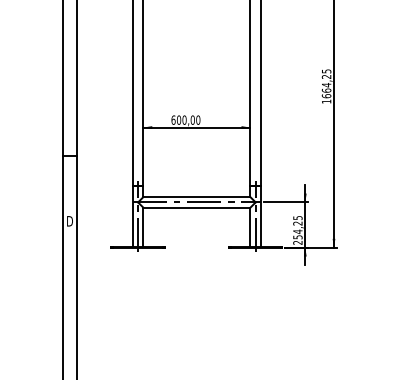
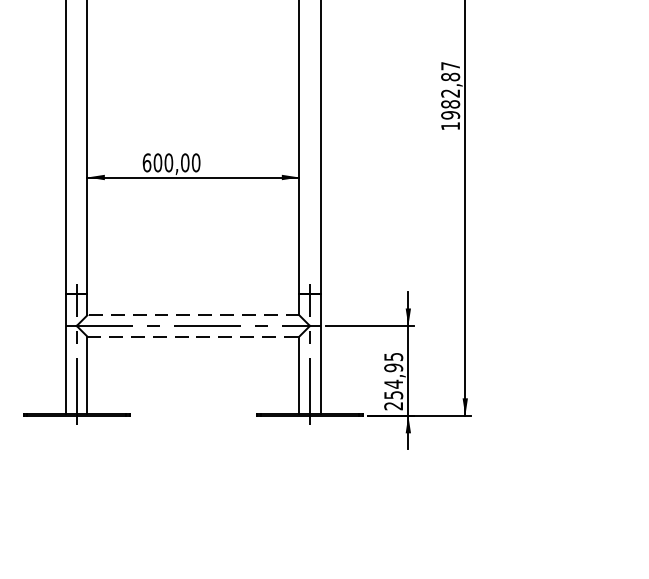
text: (326, 83) -> (450, 90), 1664,25 -> 1982,87
line: (196, 197) -> (192, 316), solid -> dashed
line: (197, 207) -> (194, 336), solid -> dashed
text: (297, 223) -> (392, 367), 254,25 -> 254,95

